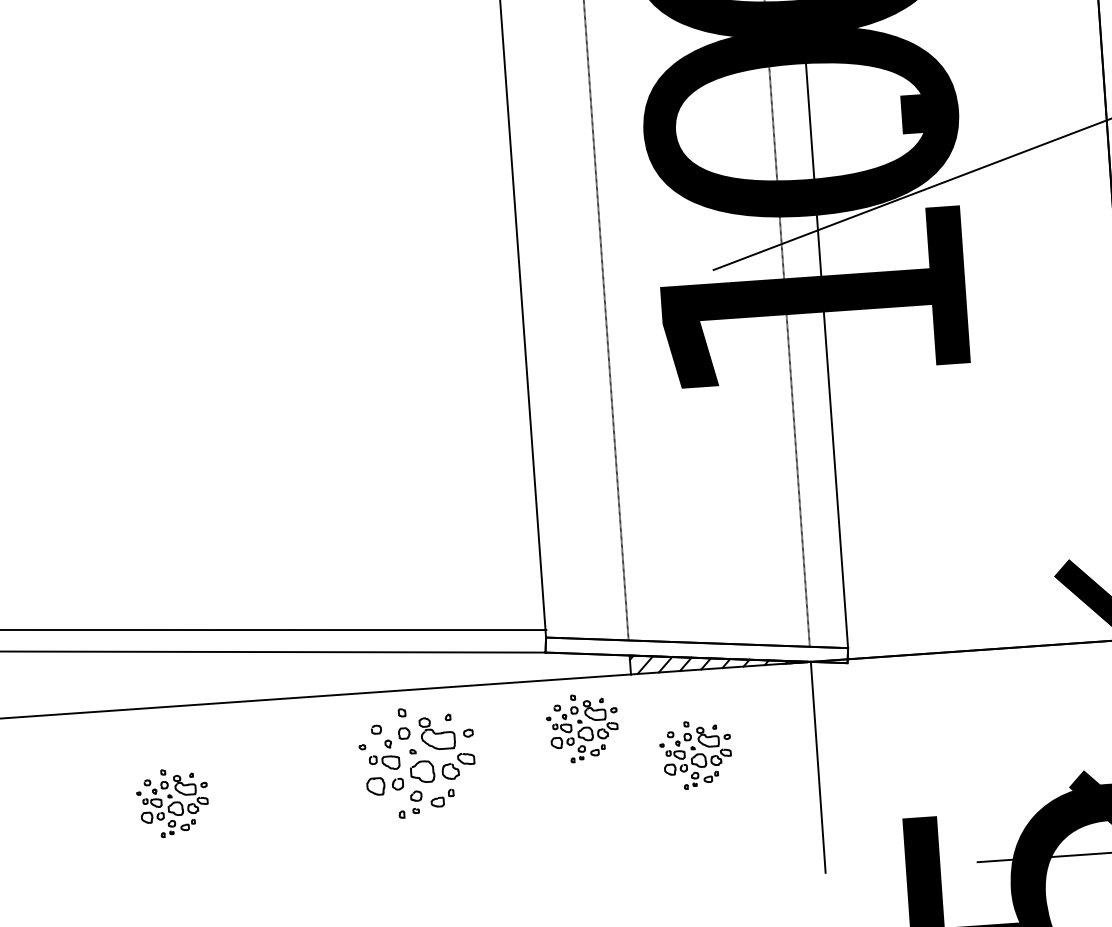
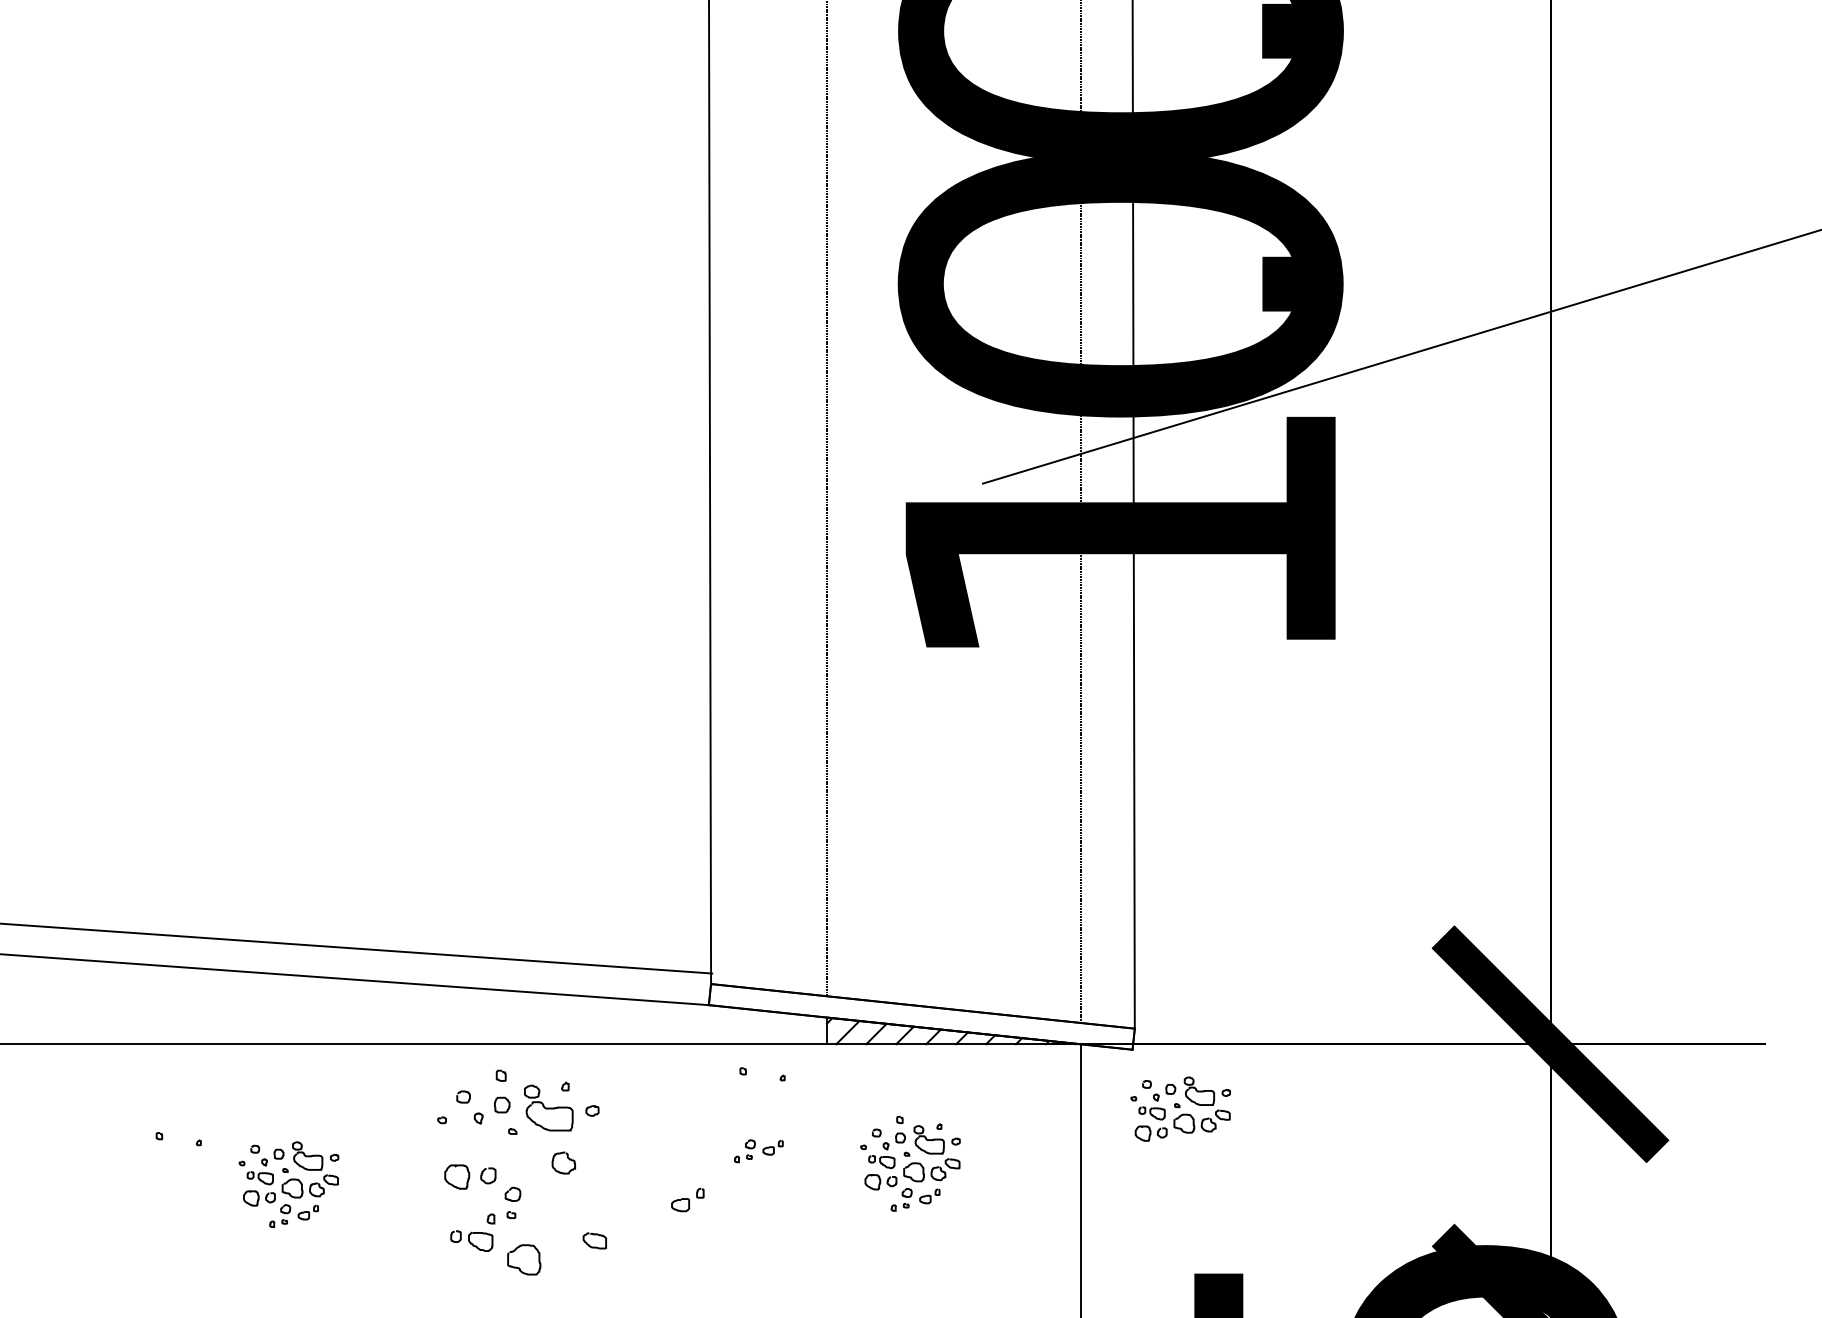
part: (582, 723) -> (1180, 1108), moved
curve: (465, 755) -> (594, 1235), moved
part: (384, 762) -> (471, 1240), moved
curve: (419, 777) -> (519, 1267), moved
part: (442, 797) -> (687, 1199), moved
part: (172, 806) -> (288, 1184), moved

